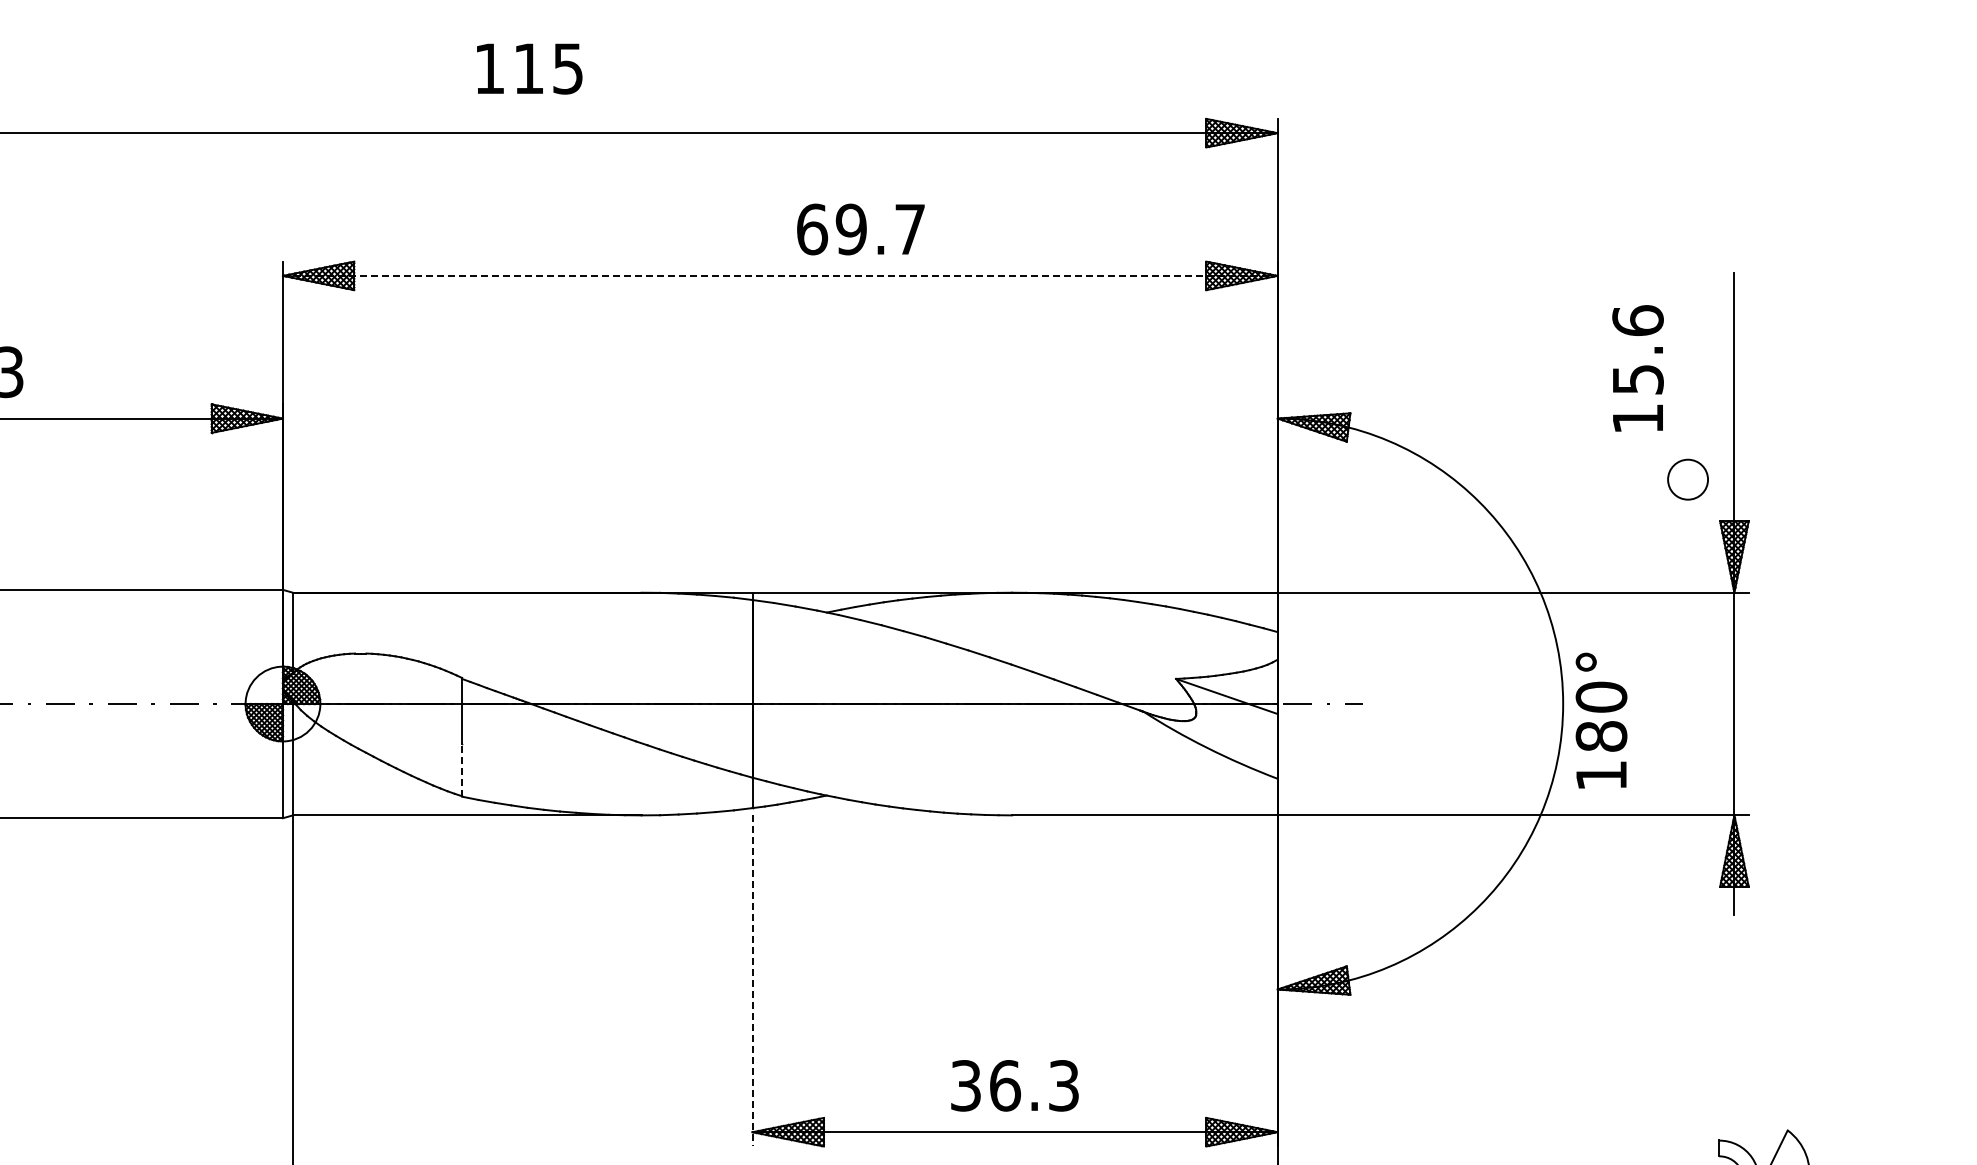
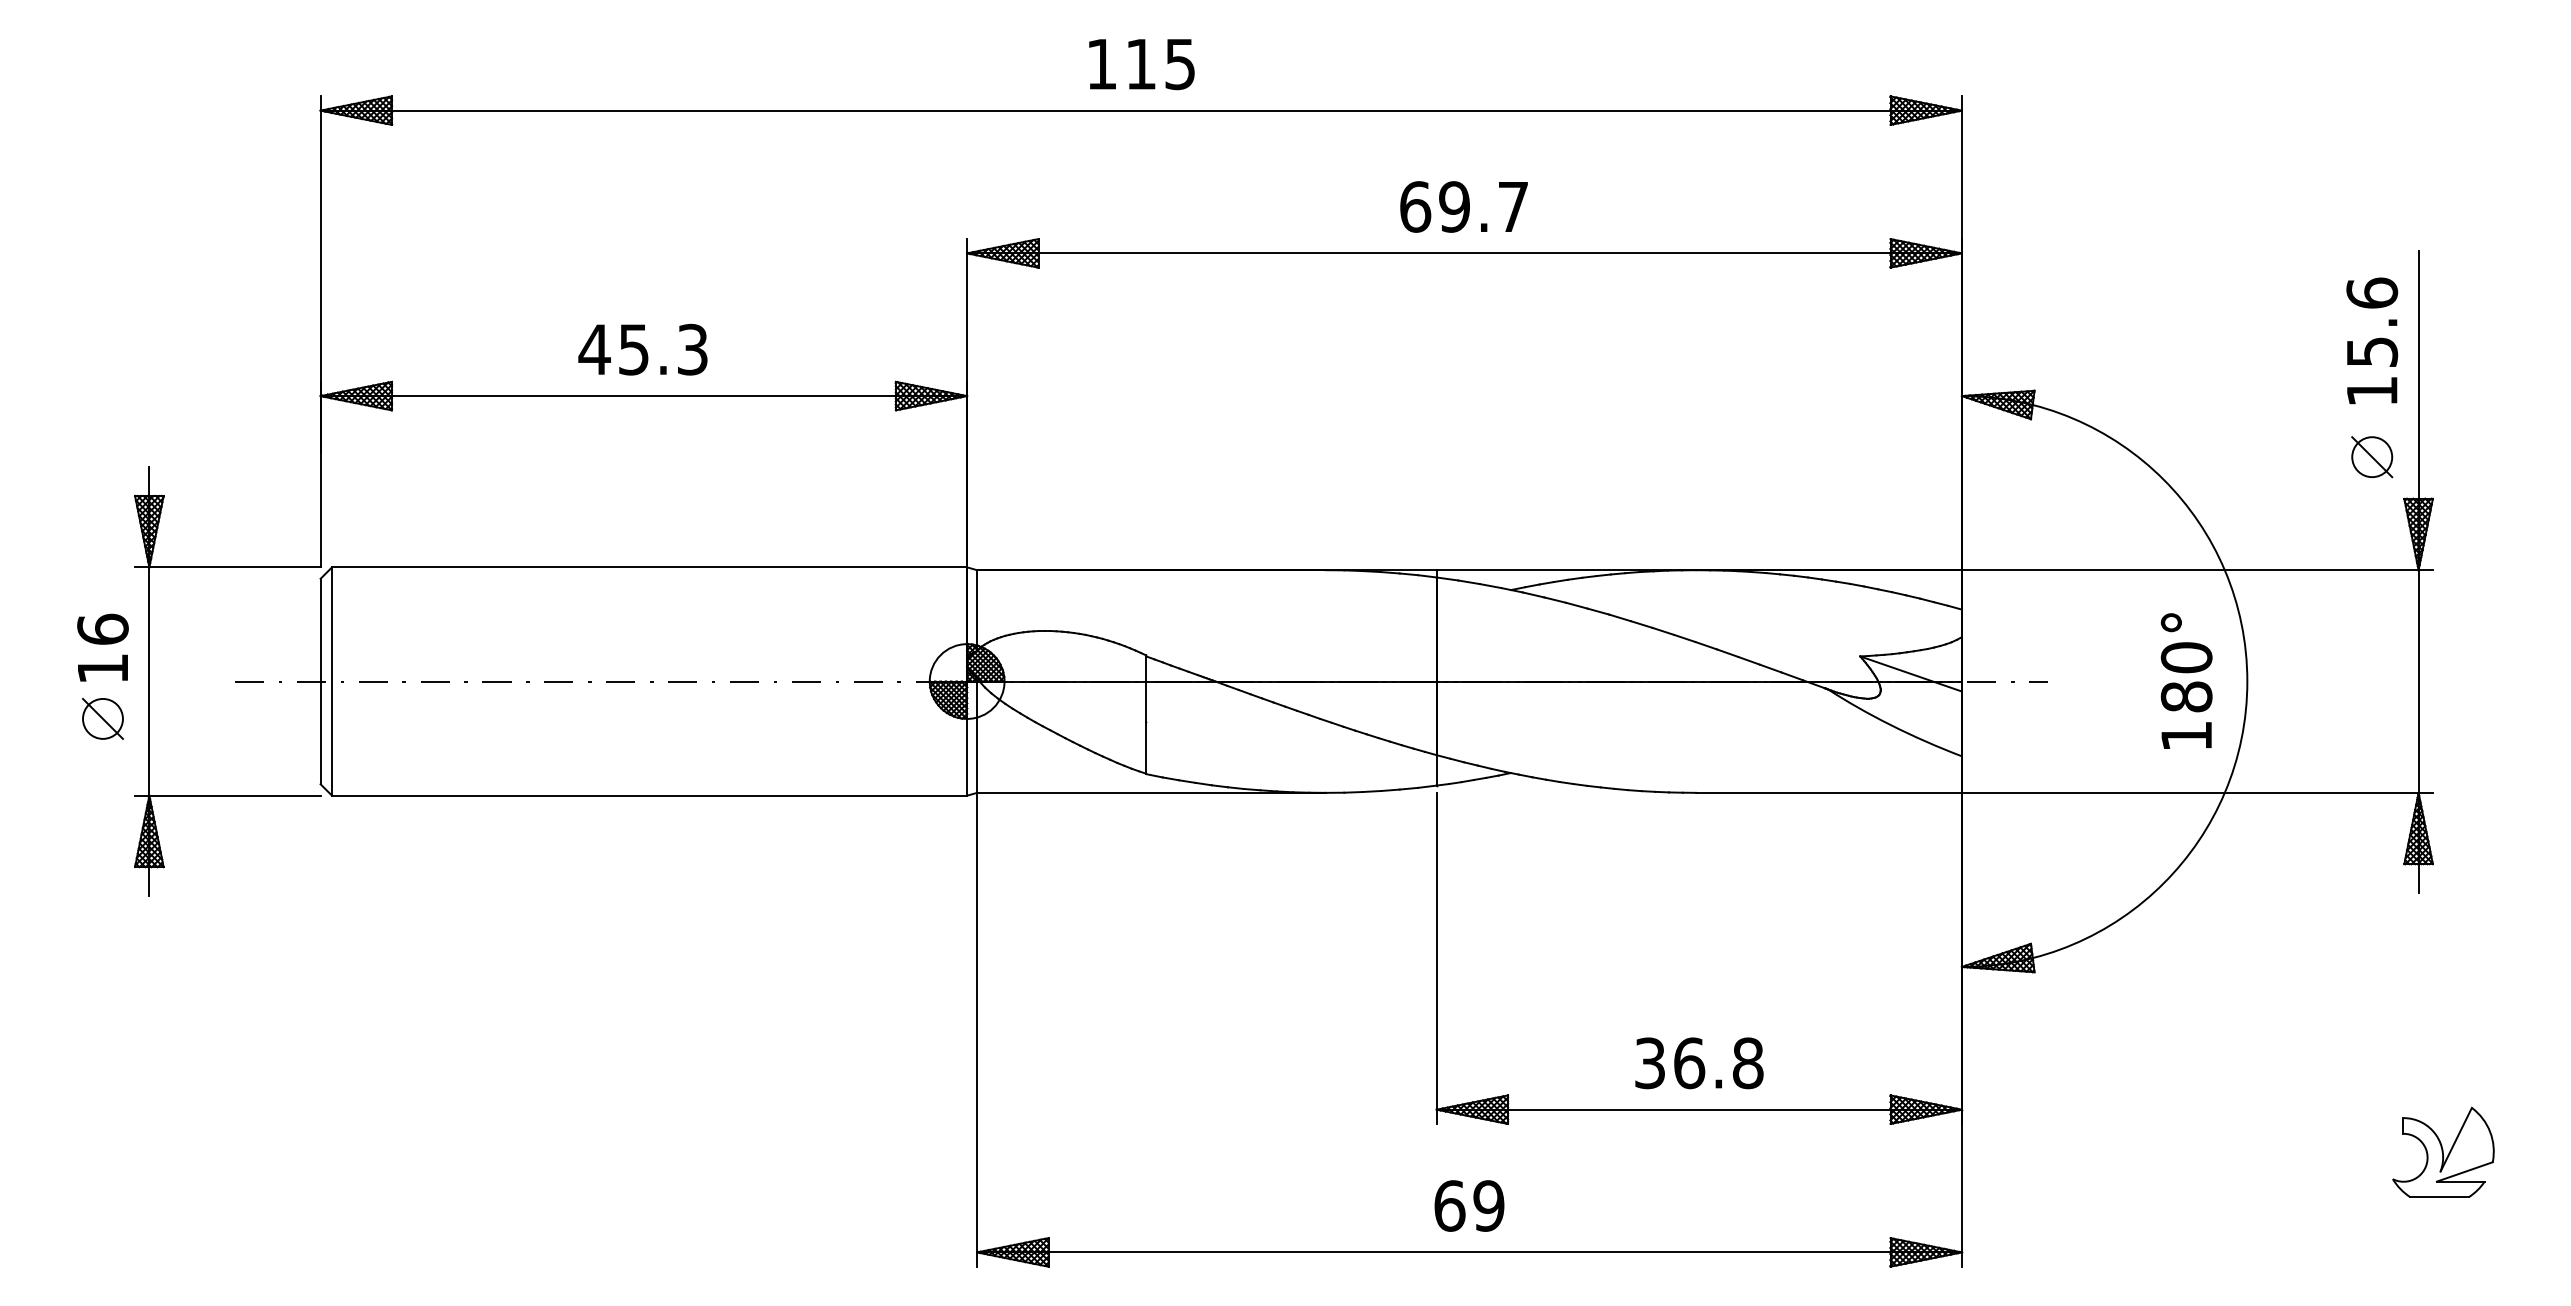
text: (529, 69) -> (1141, 64), moved
text: (860, 229) -> (1463, 206), moved
line: (781, 276) -> (1465, 253), dashed -> solid
text: (1638, 368) -> (2372, 340), moved
line: (1688, 480) -> (2372, 457), added
text: (1601, 720) -> (2186, 680), moved
line: (462, 770) -> (1146, 747), dashed -> solid
line: (752, 981) -> (1436, 958), dashed -> solid
text: (1063, 1086) -> (1747, 1063), 36.3 -> 36.8

